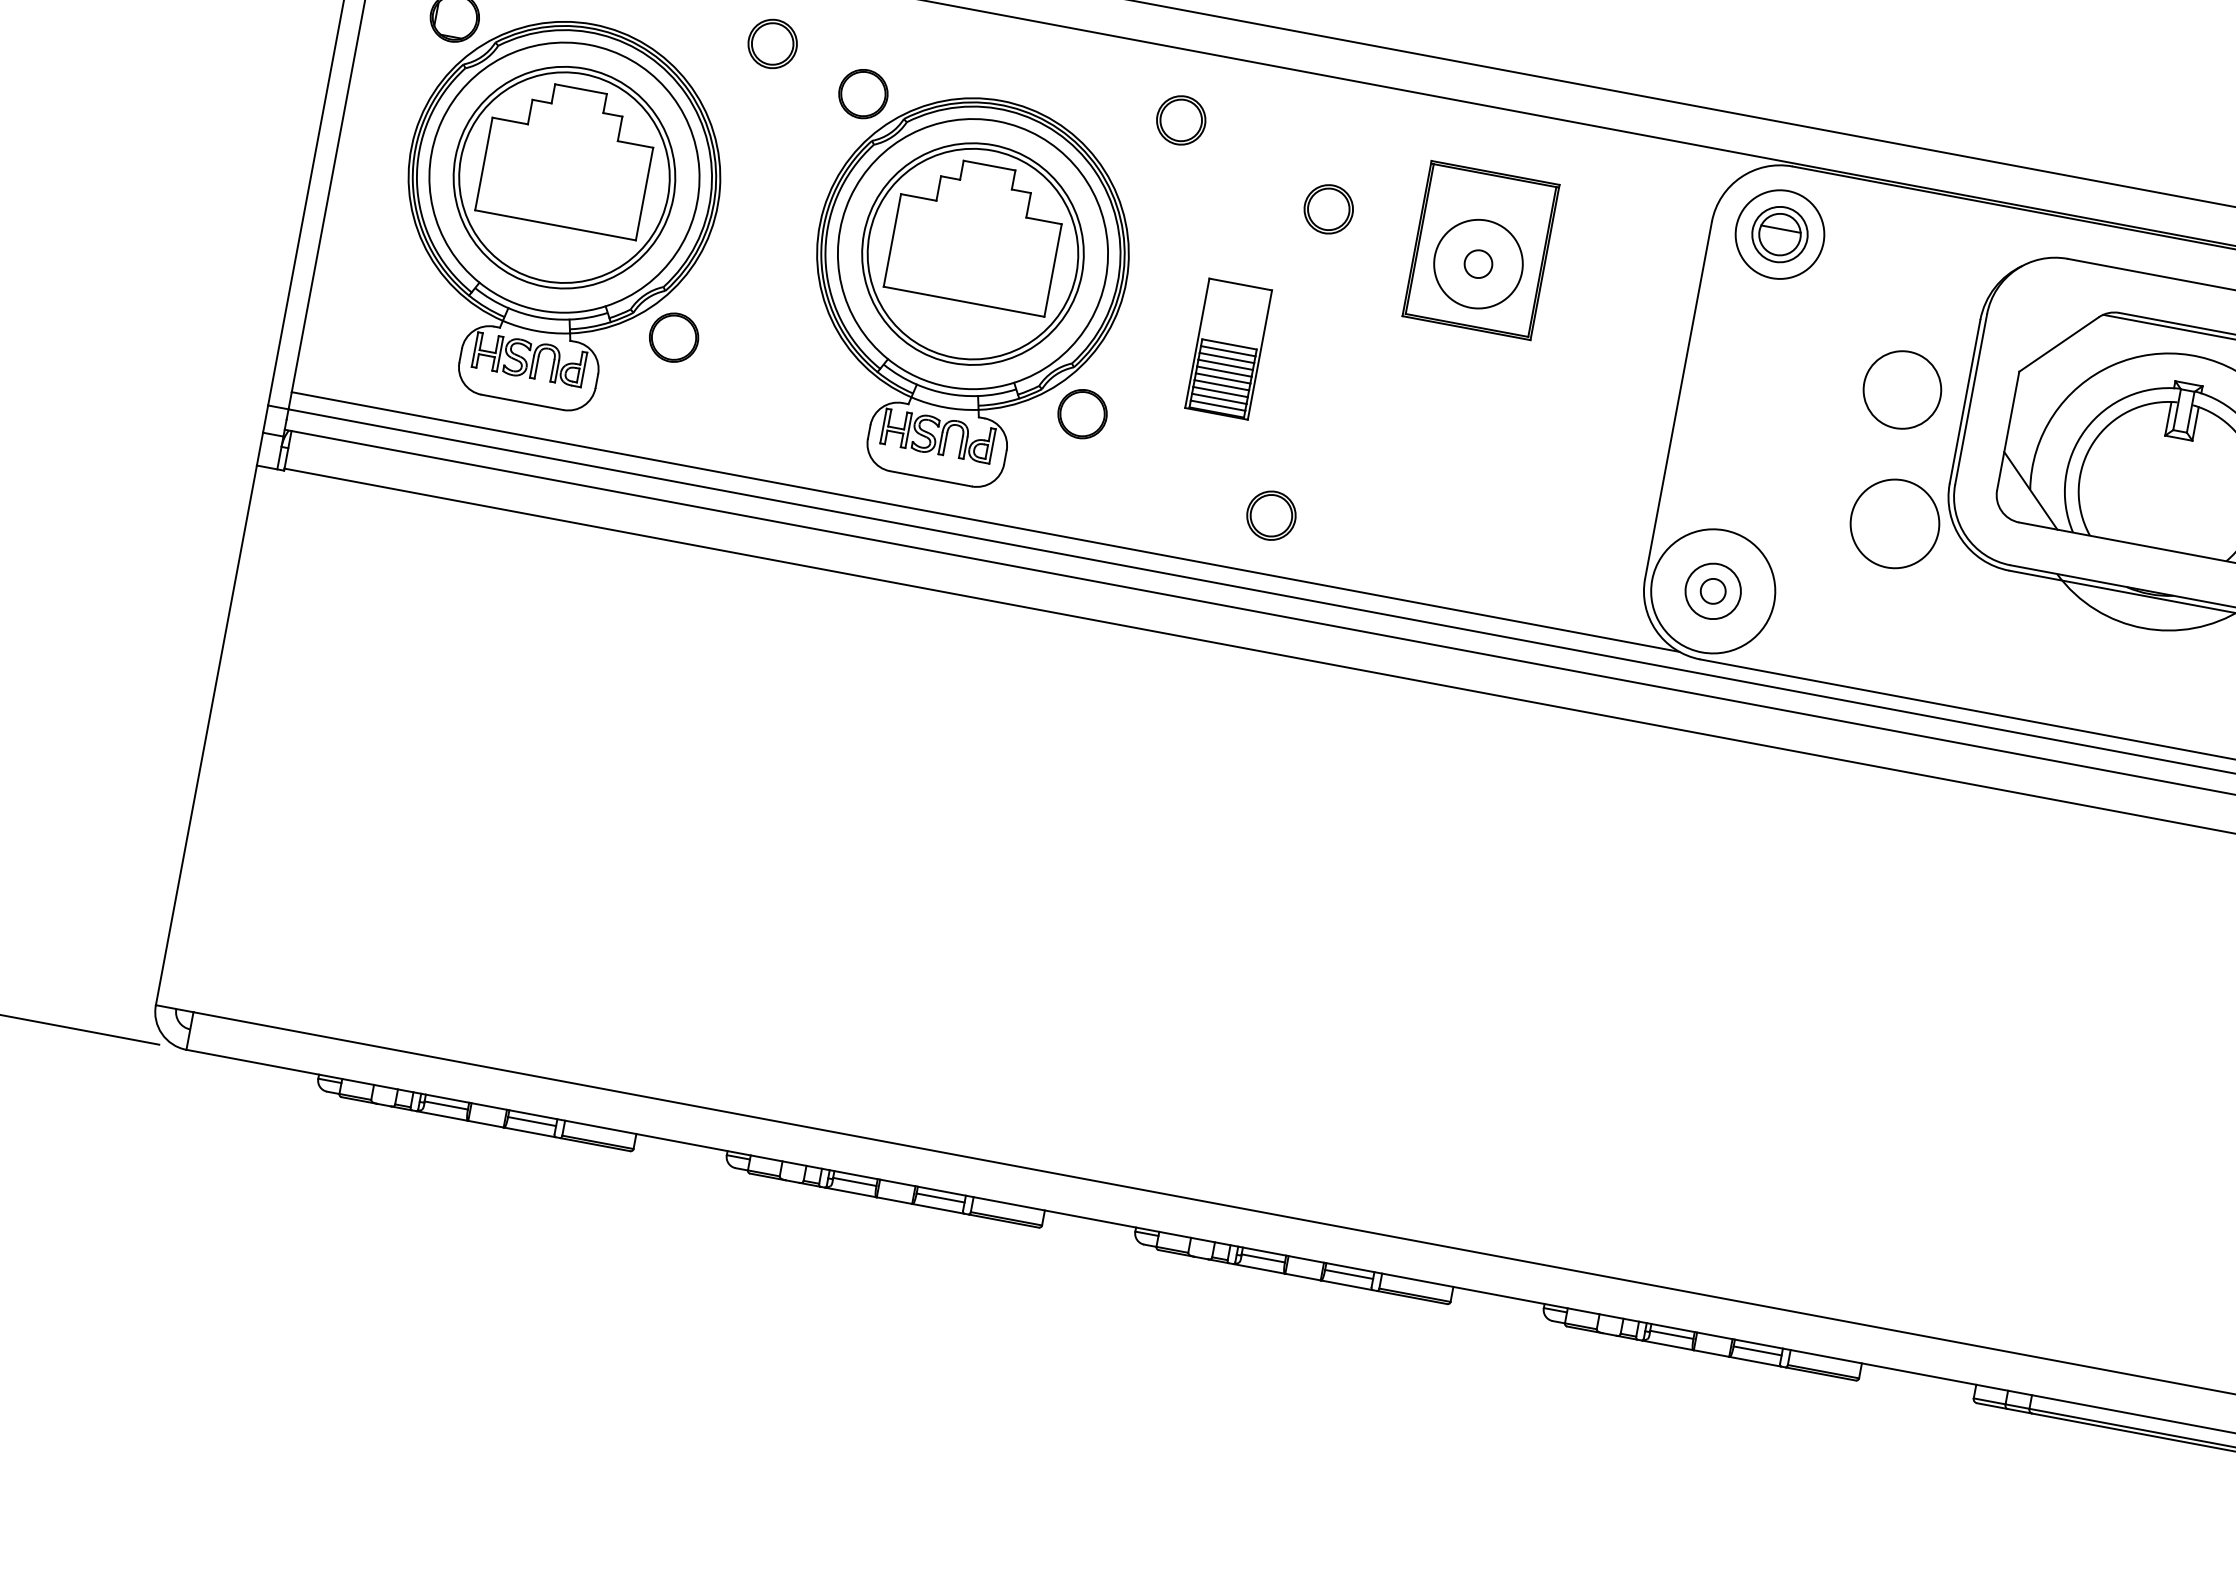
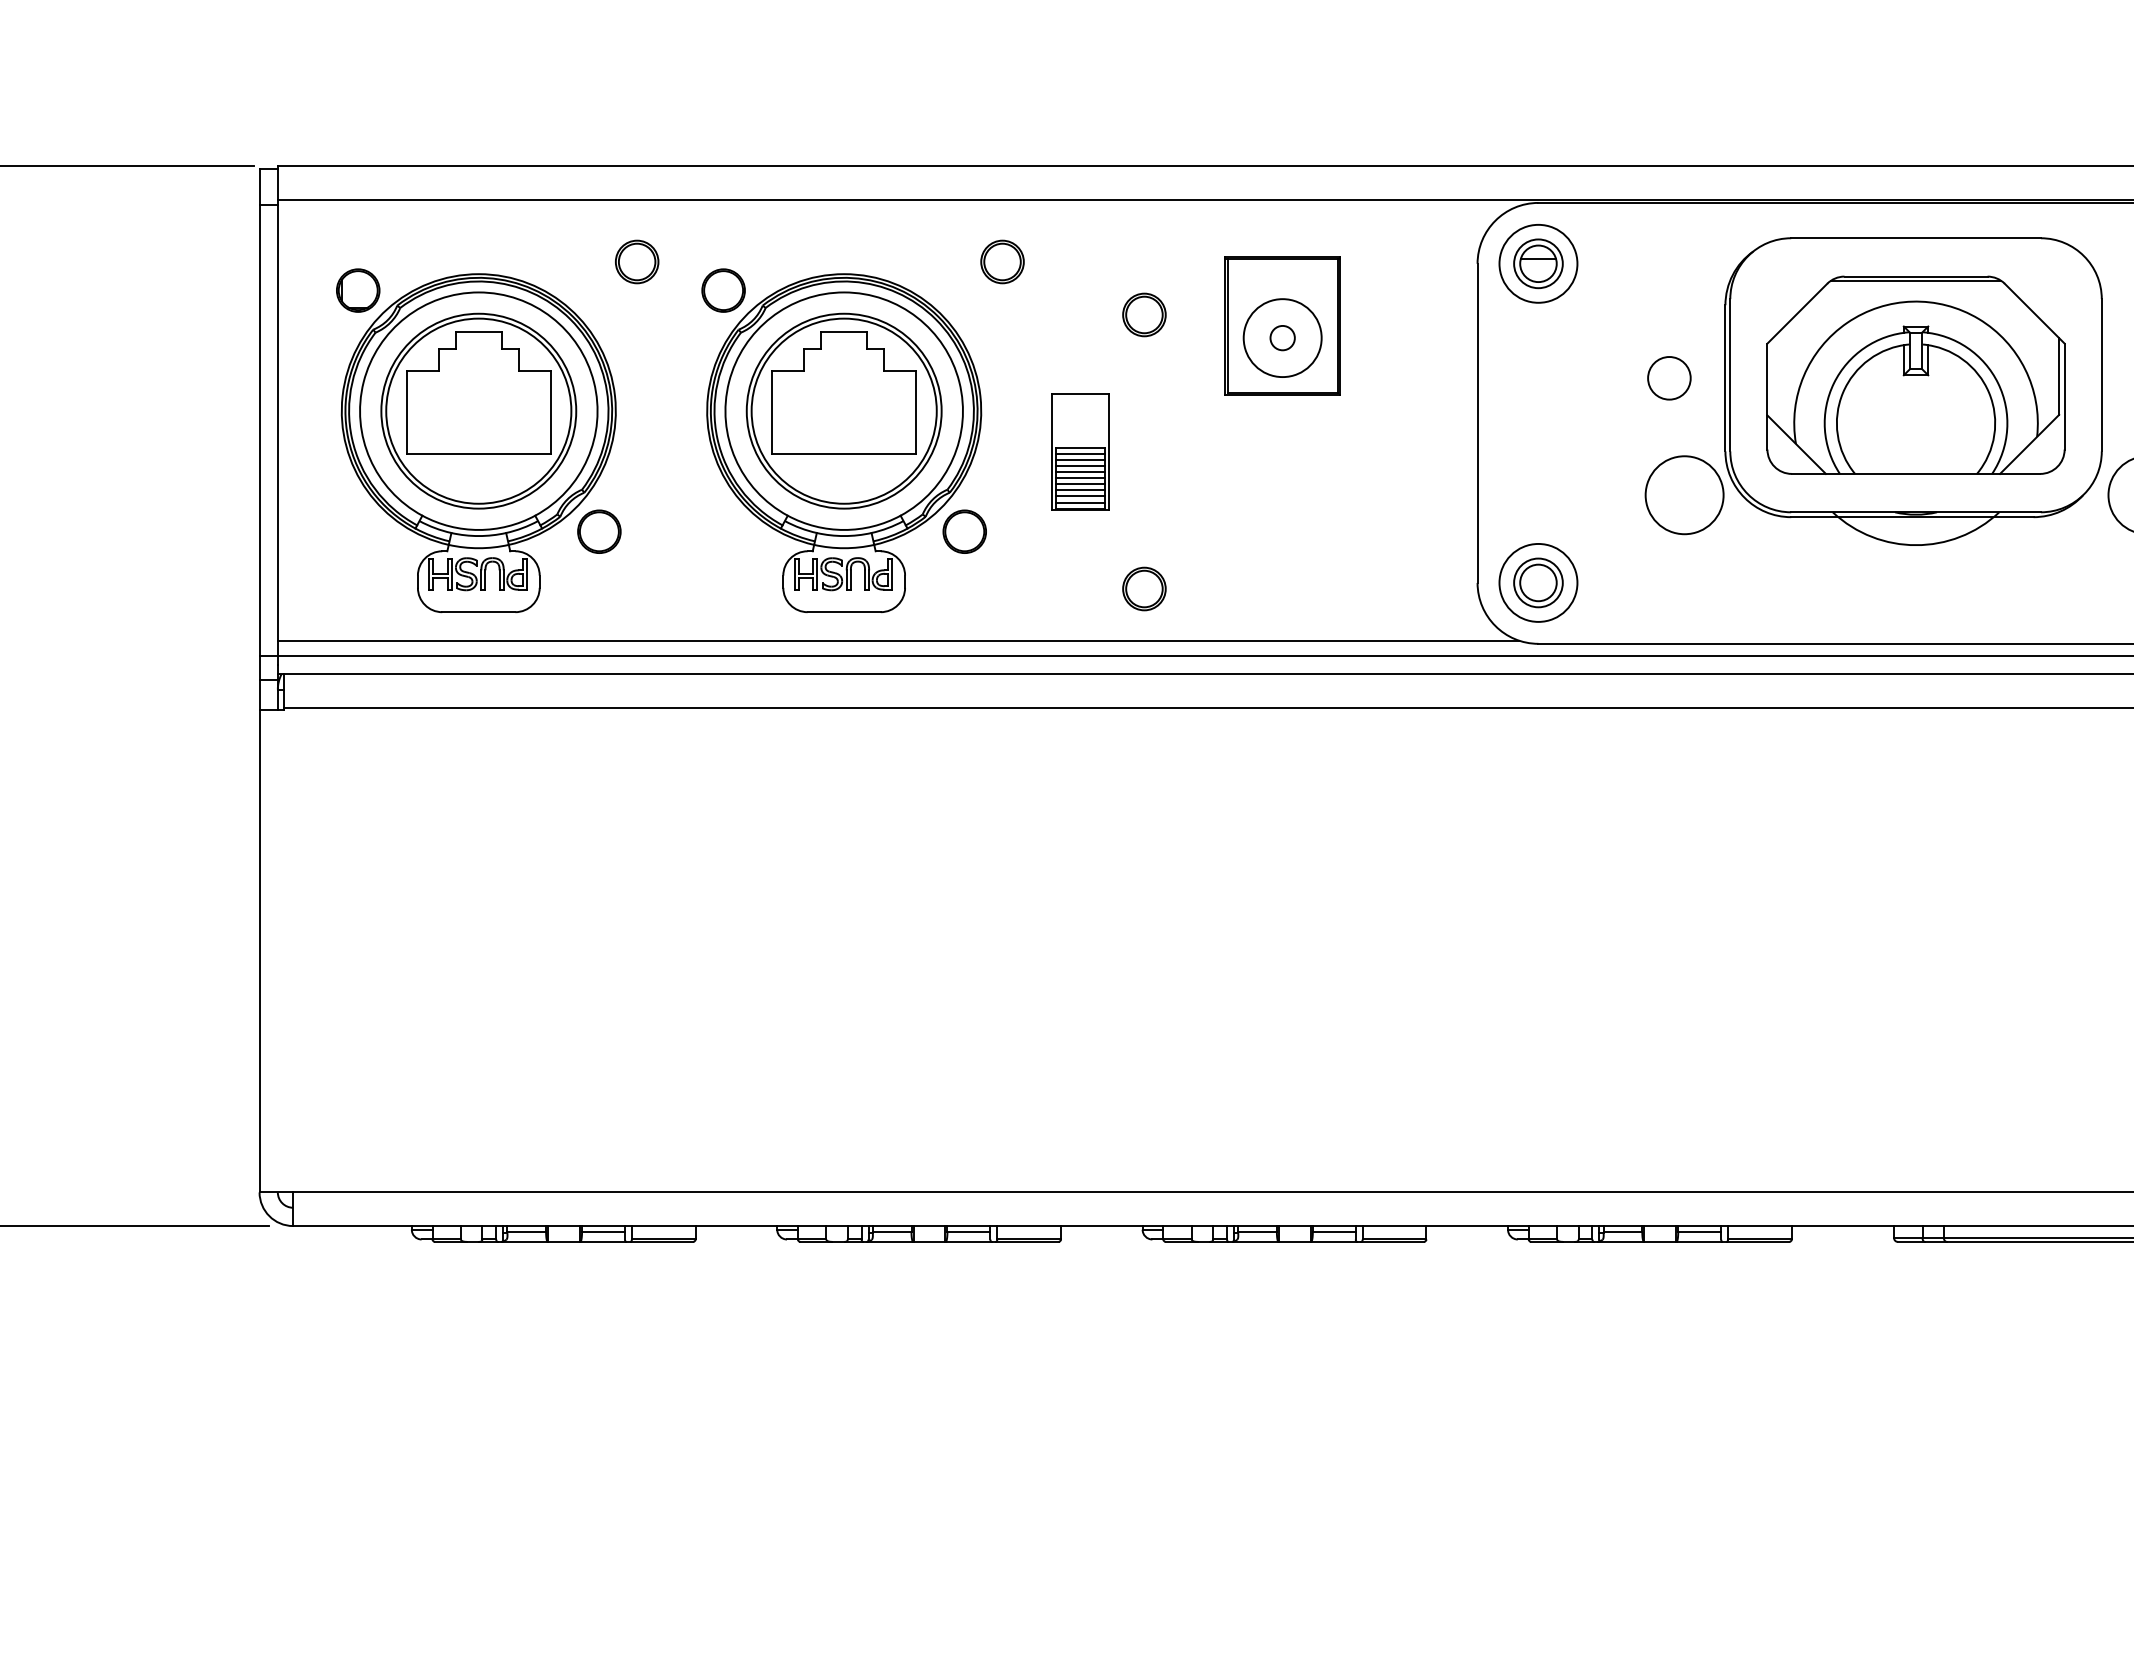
circle: (1902, 390) -> (1669, 378), size x0.62
circle: (1713, 590) -> (1538, 582), size x0.71
circle: (1713, 590) -> (1538, 582), size x1.67

